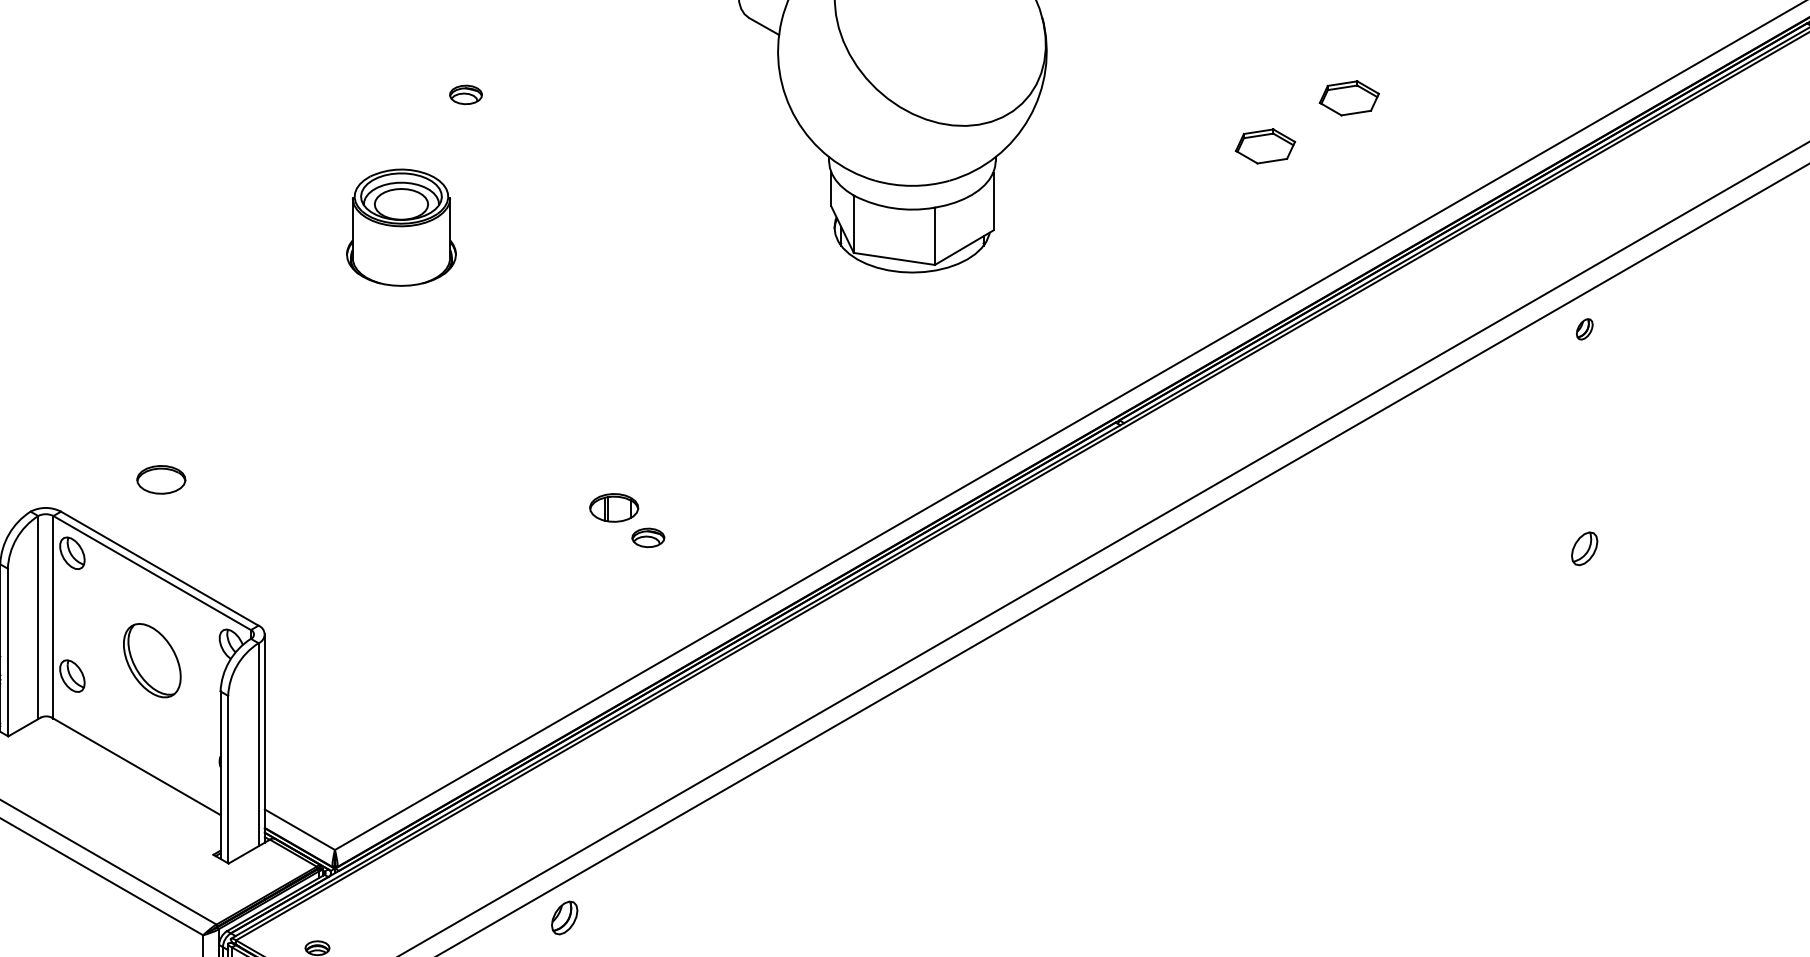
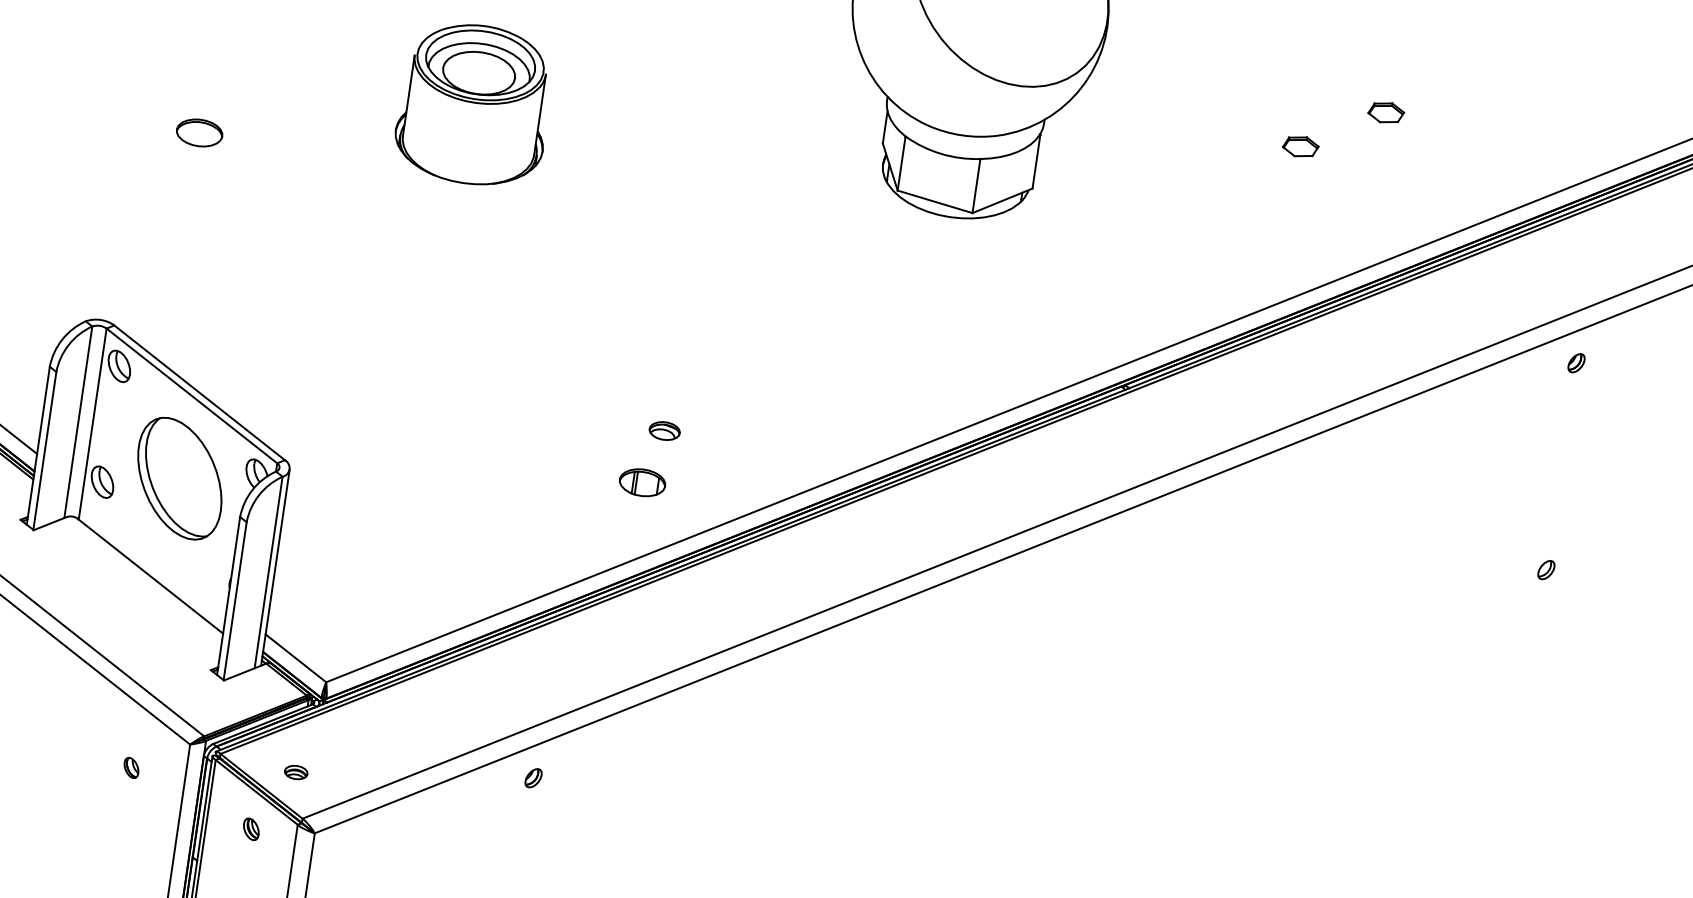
part: (1348, 97) -> (1385, 112), size x0.62
part: (1265, 146) -> (1300, 146), size x0.62
part: (401, 227) -> (474, 104), size x1.43
part: (161, 479) -> (199, 132), moved
part: (614, 507) -> (642, 482), moved
part: (1584, 548) -> (1546, 569), size x0.62
part: (152, 660) -> (180, 478), size x1.67
part: (564, 918) -> (533, 778), size x0.62

